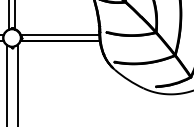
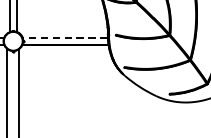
line: (59, 34) -> (64, 37), solid -> dashed

